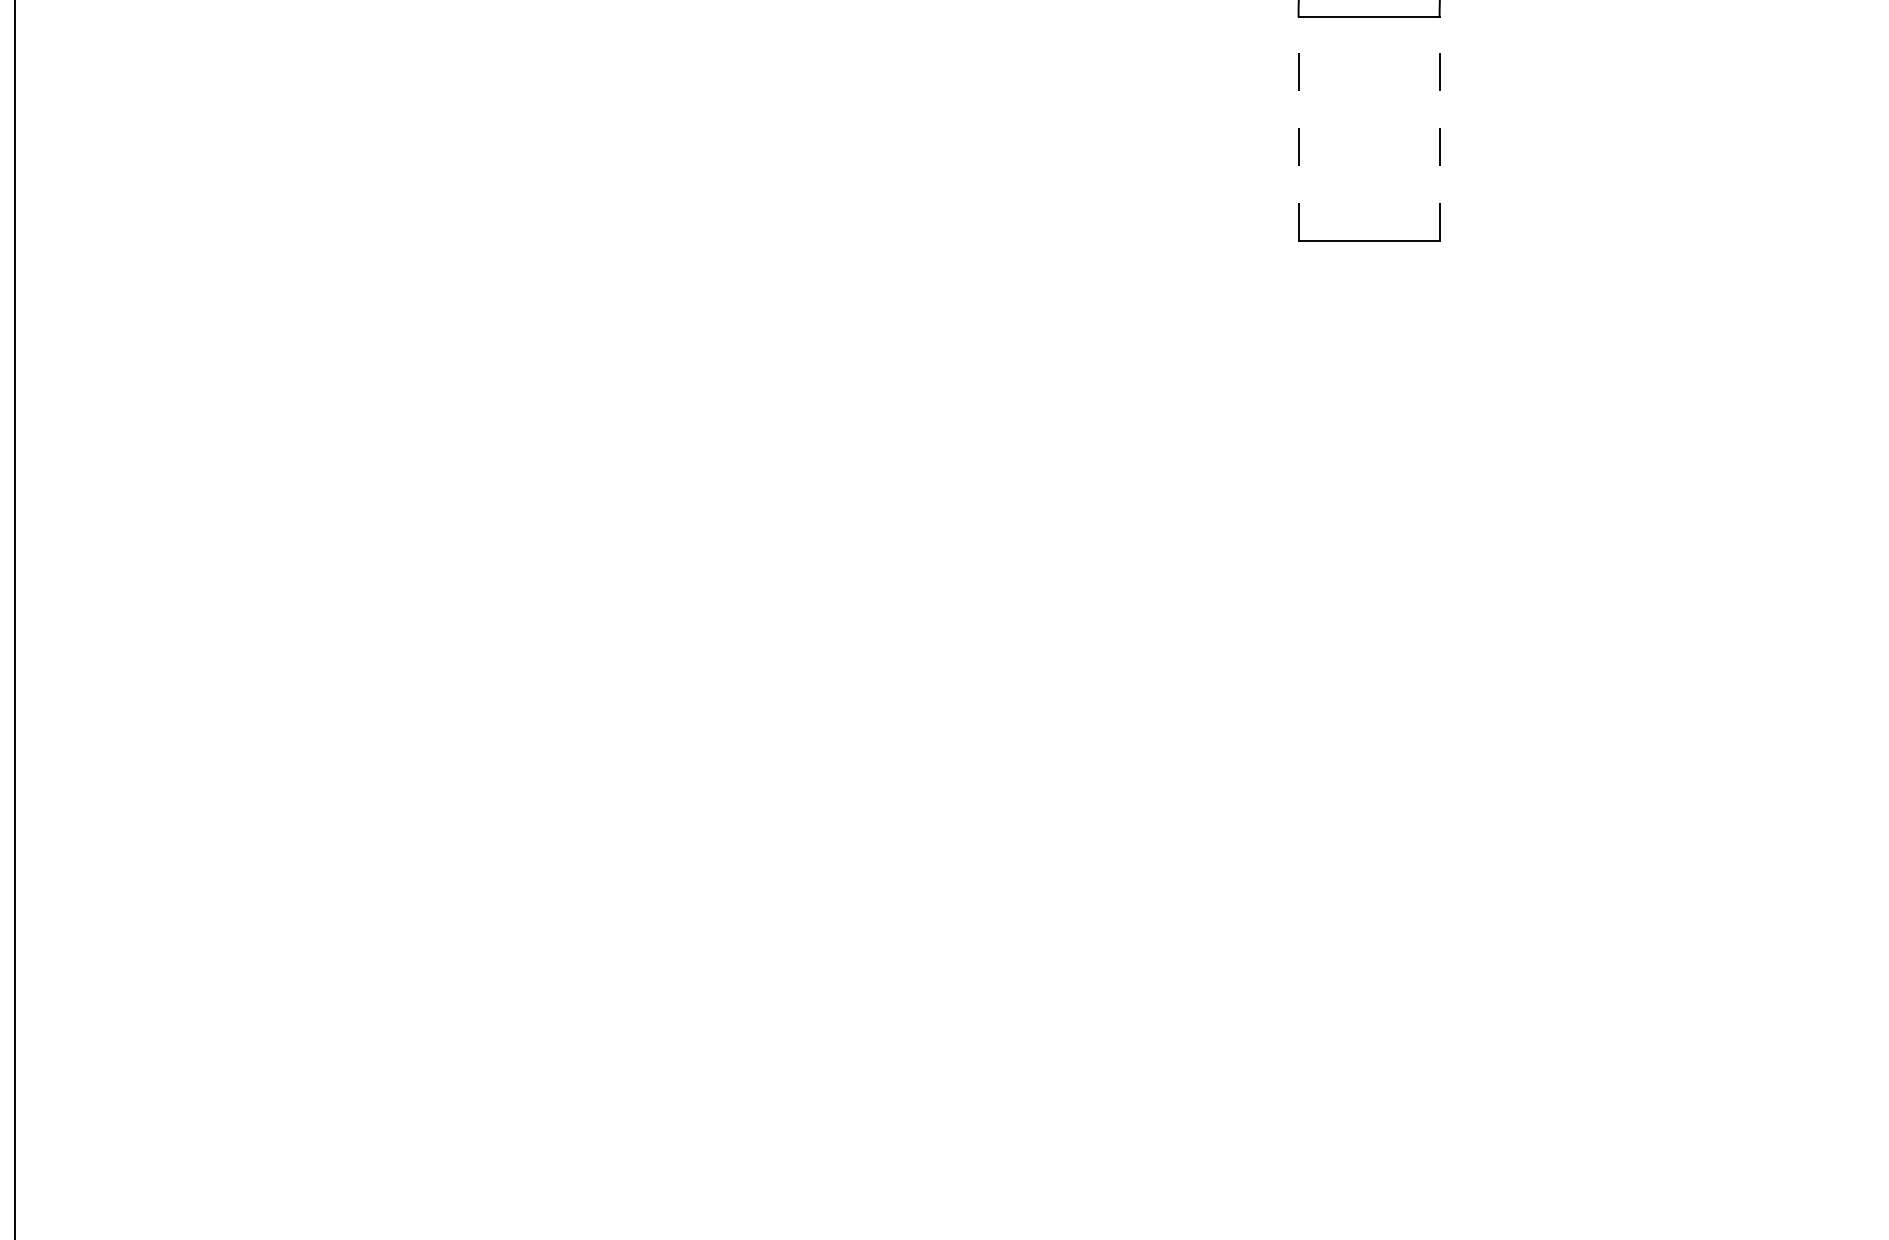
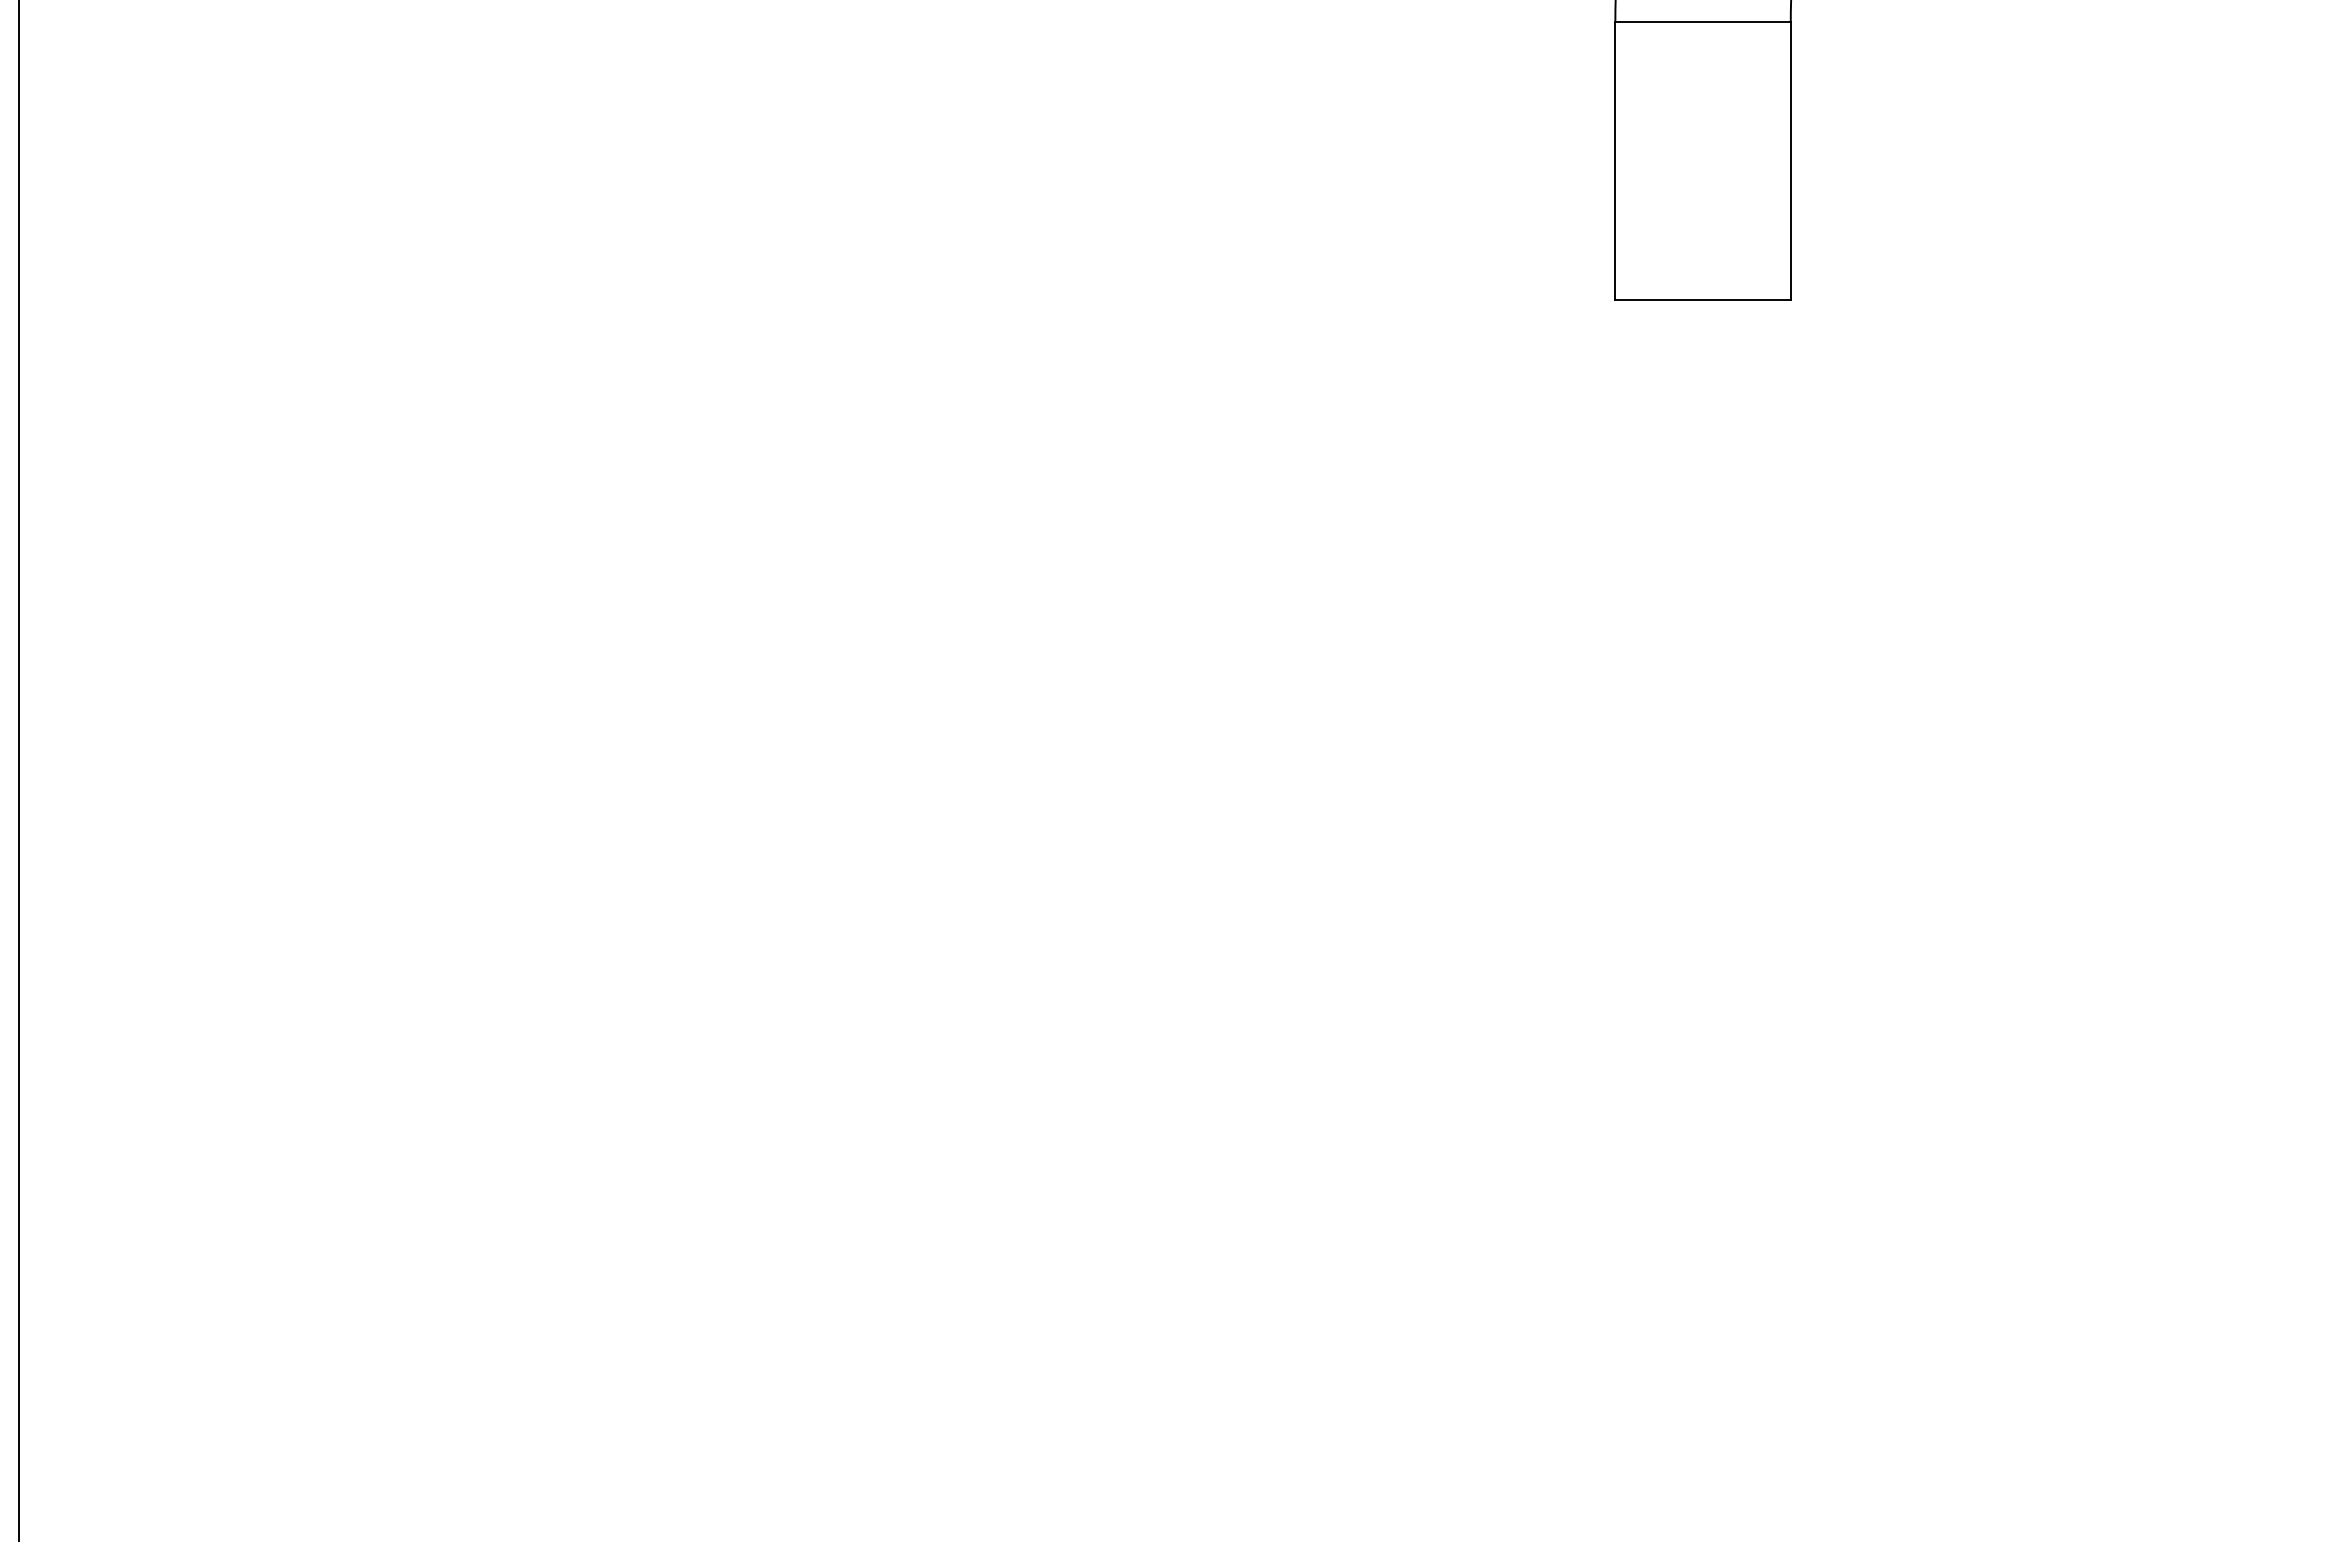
line: (1298, 129) -> (1615, 160), dashed -> solid
line: (1439, 129) -> (1790, 160), dashed -> solid

